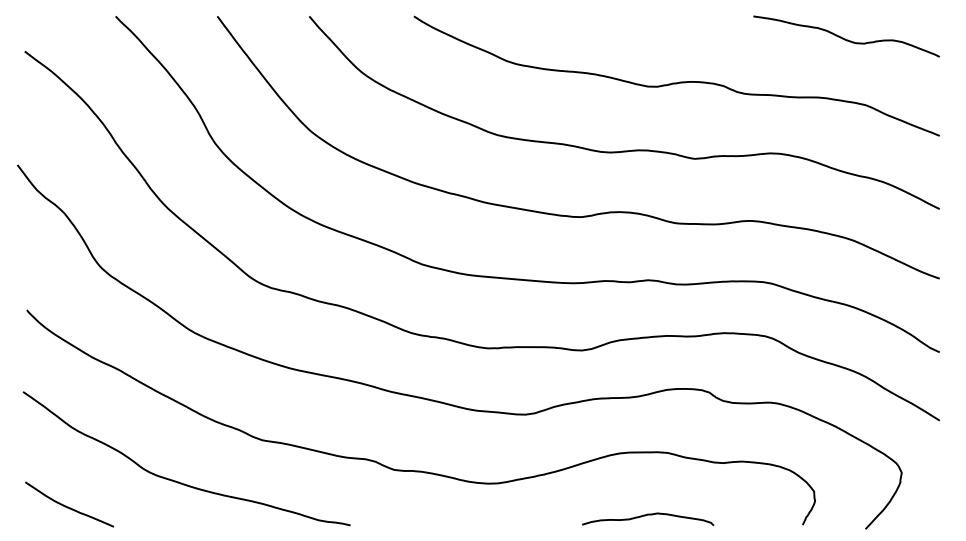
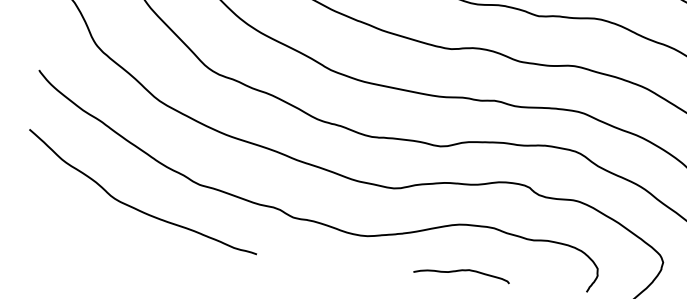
curve: (68, 506) -> (52, 216), removed
curve: (648, 515) -> (462, 270), moved

